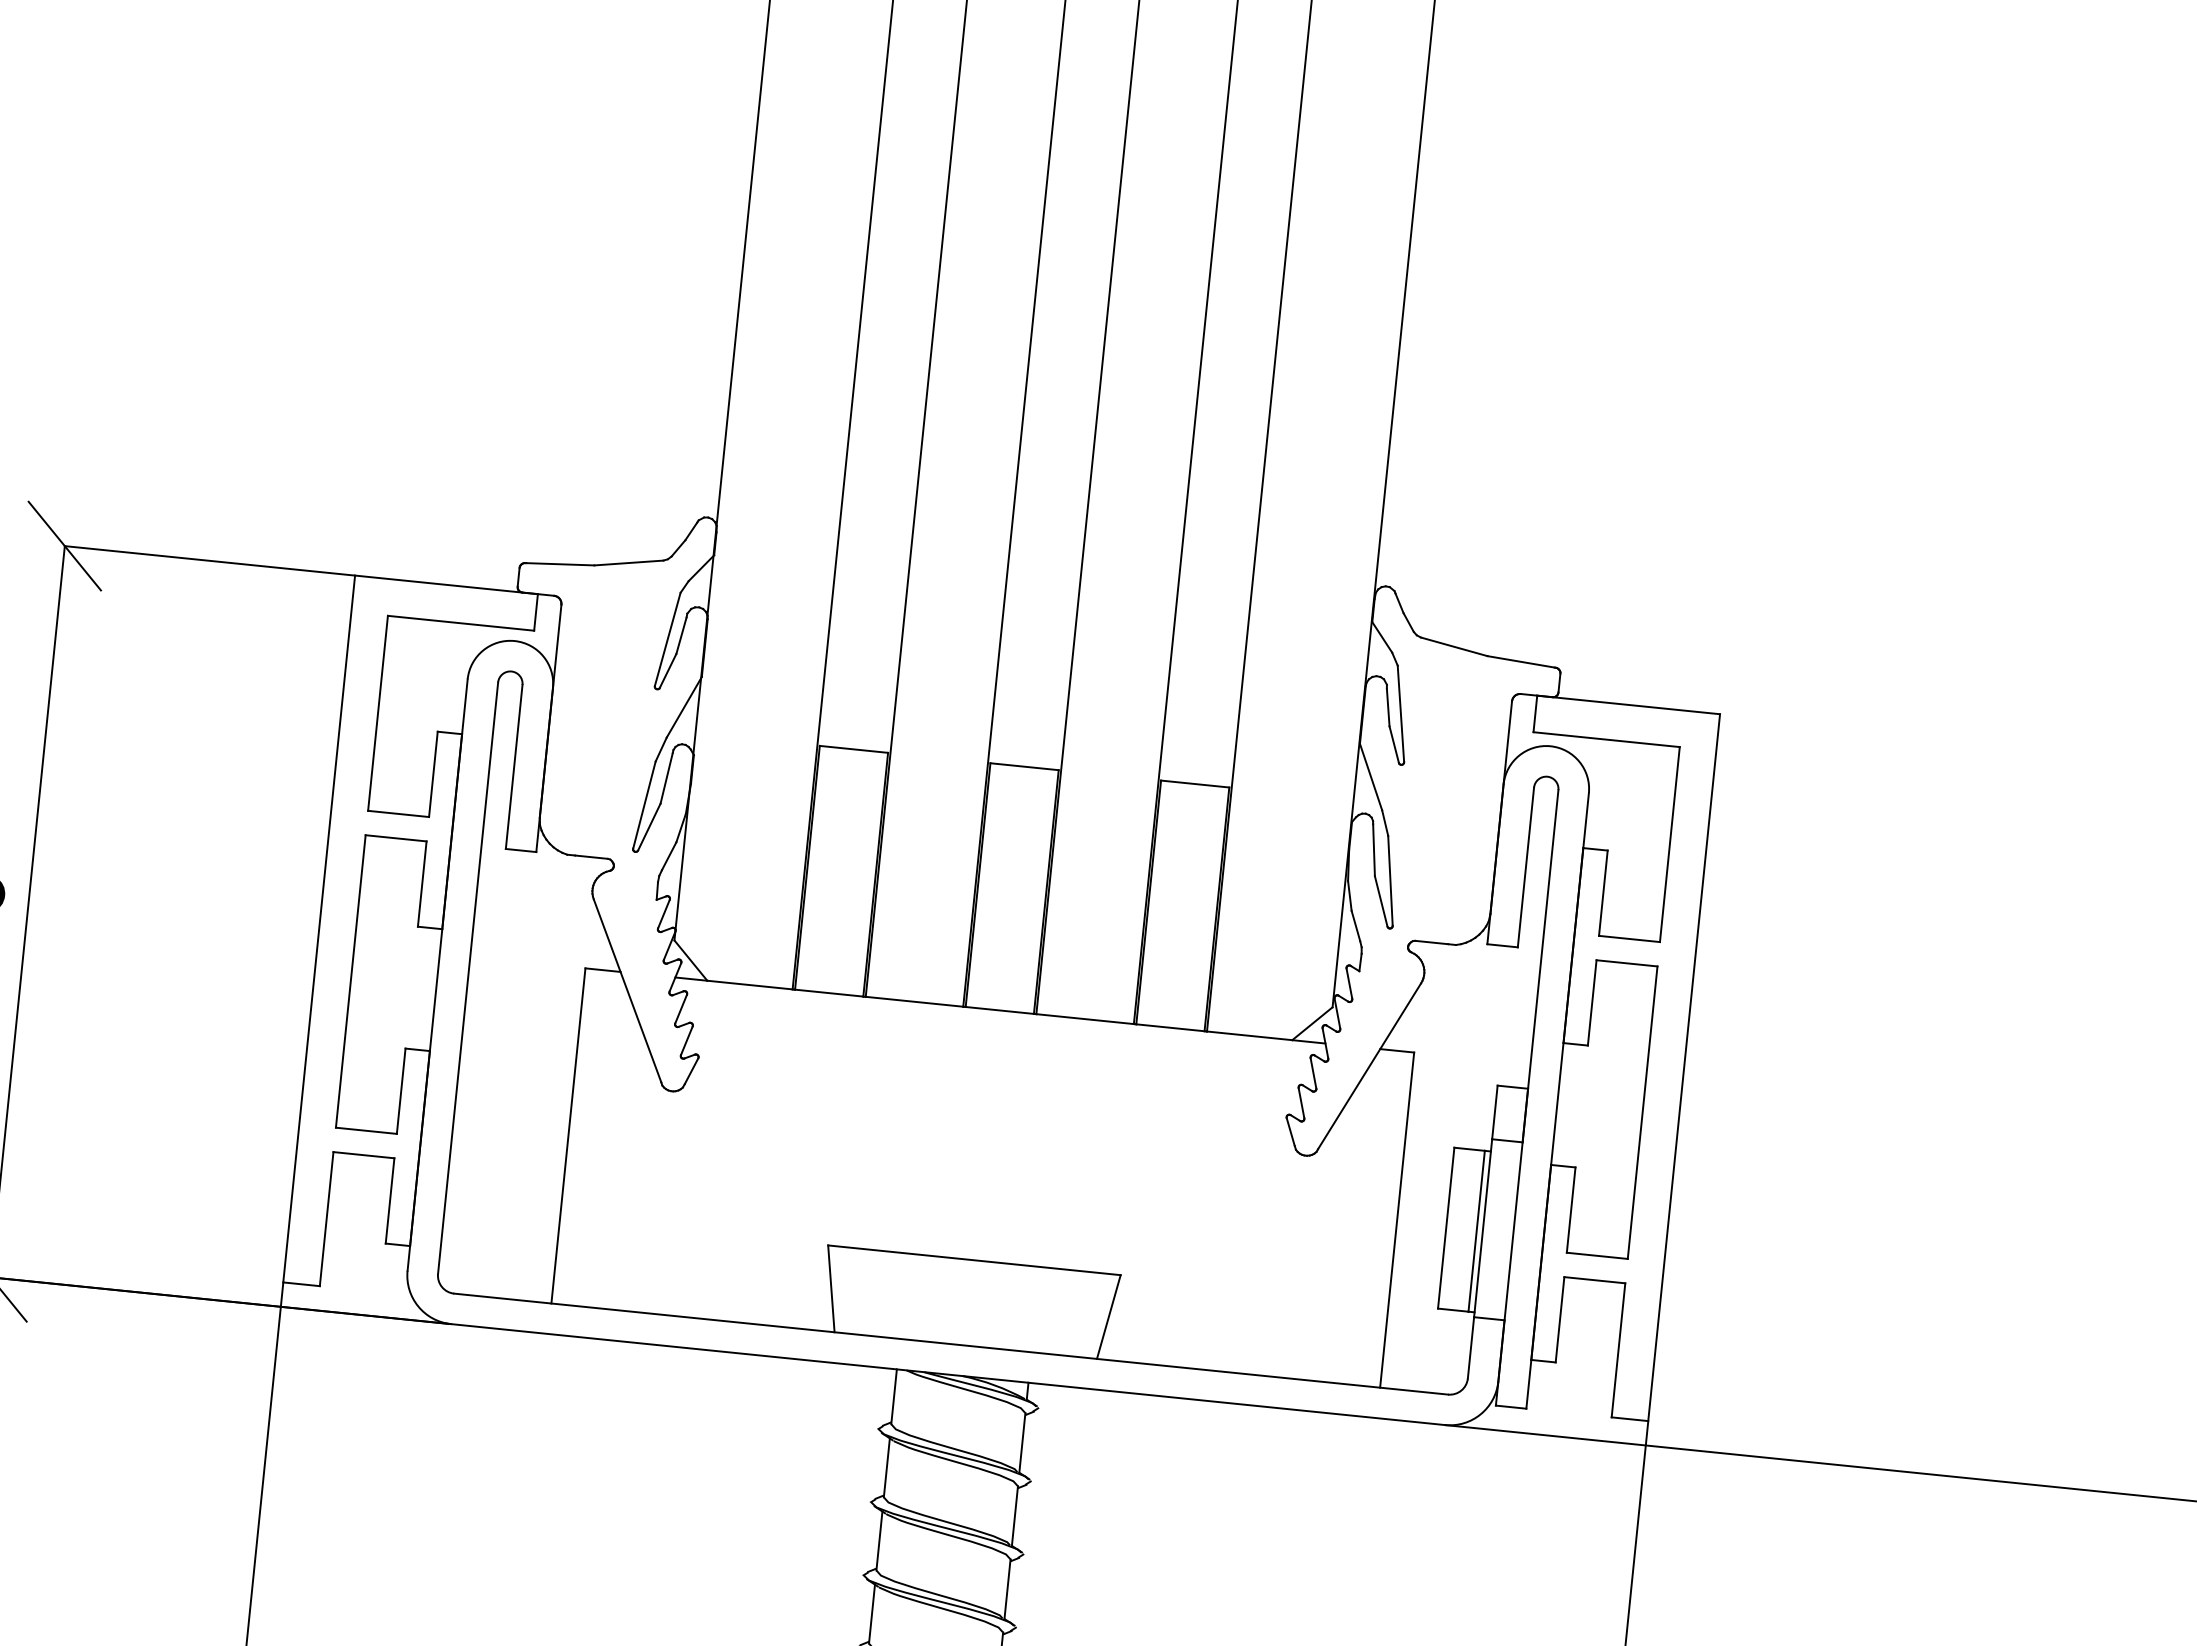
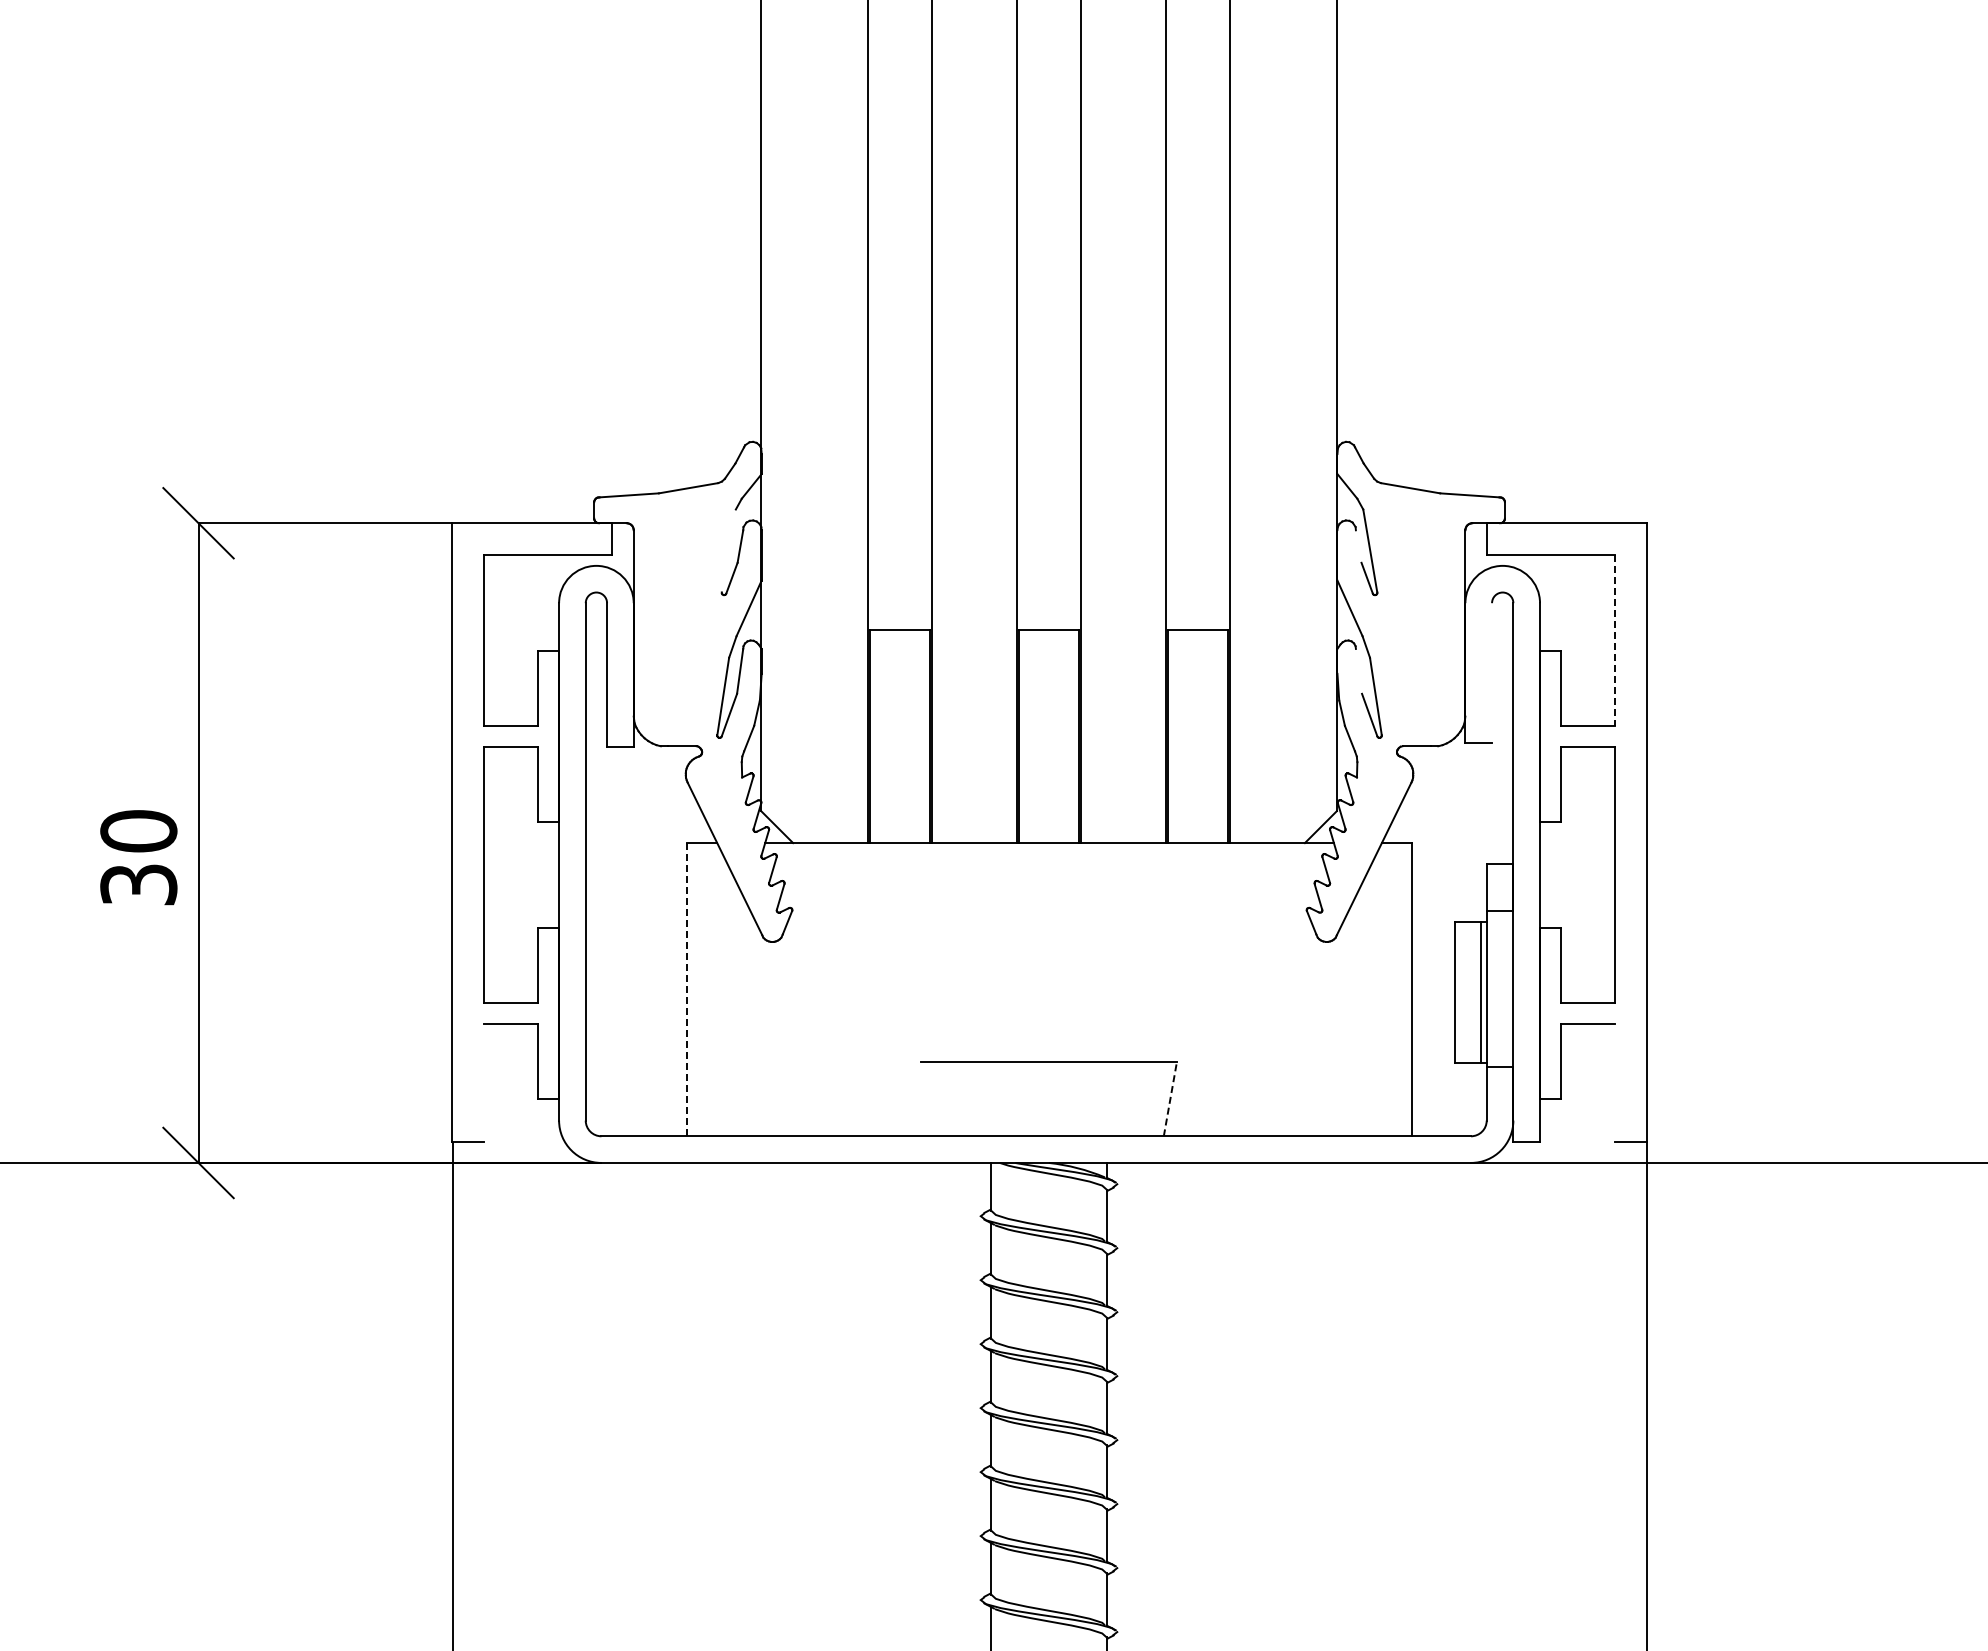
line: (667, 638) -> (728, 550), removed
line: (1387, 707) -> (1358, 546), removed
line: (1669, 845) -> (1614, 641), solid -> dashed
line: (1373, 849) -> (1358, 670), removed
line: (1526, 866) -> (1492, 672), removed
line: (568, 1135) -> (686, 989), solid -> dashed
line: (326, 1218) -> (484, 1082), removed
line: (831, 1288) -> (927, 1098), removed
line: (1108, 1316) -> (1170, 1098), solid -> dashed
line: (1618, 1349) -> (1614, 1082), removed

